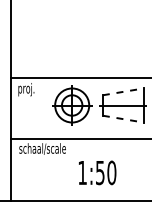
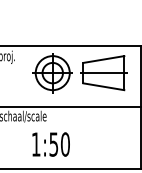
line: (123, 91) -> (104, 59), dashed -> solid
line: (123, 119) -> (104, 87), dashed -> solid
text: (97, 172) -> (51, 144), moved

